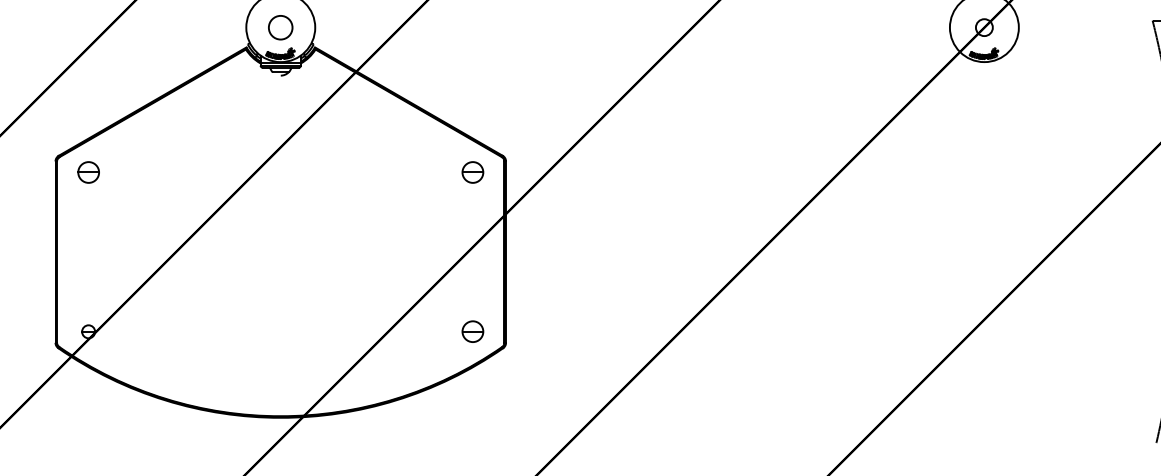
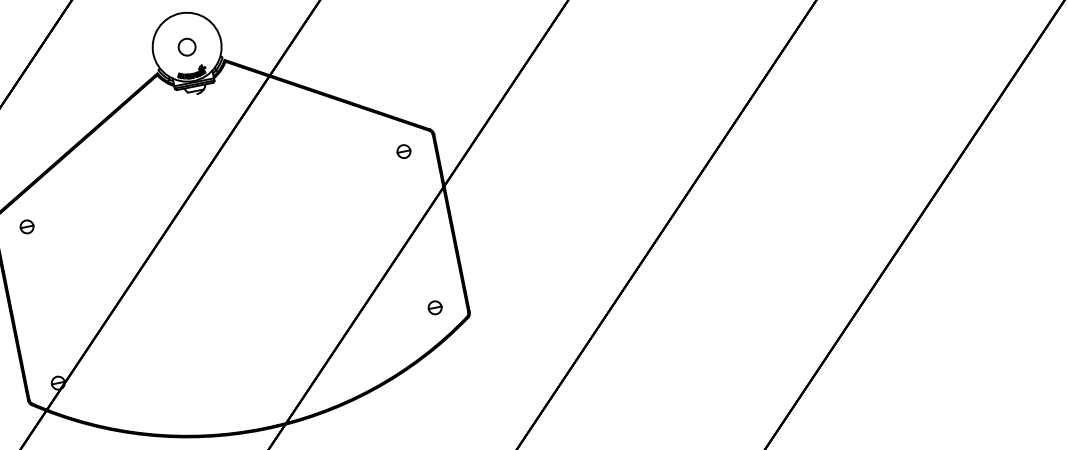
circle: (280, 27) -> (186, 47), size x0.71
part: (88, 172) -> (26, 226), size x0.62
part: (472, 172) -> (403, 151), size x0.62
part: (472, 331) -> (434, 307), size x0.62

